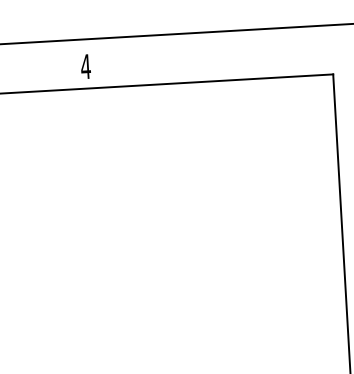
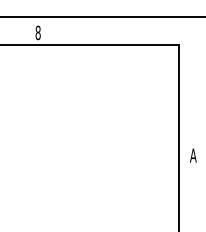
text: (84, 66) -> (37, 32), 4 -> 8

